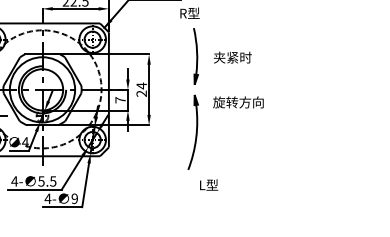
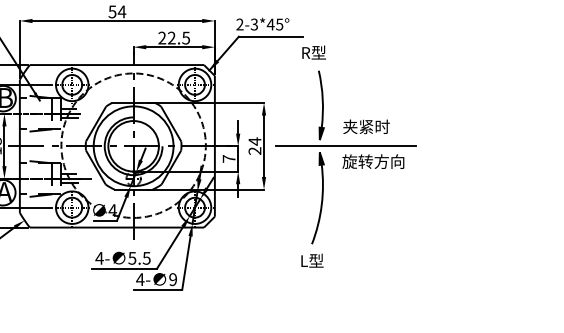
text: (232, 57) -> (366, 126), moved
line: (215, 90) -> (345, 146), added
text: (209, 184) -> (312, 260), moved

